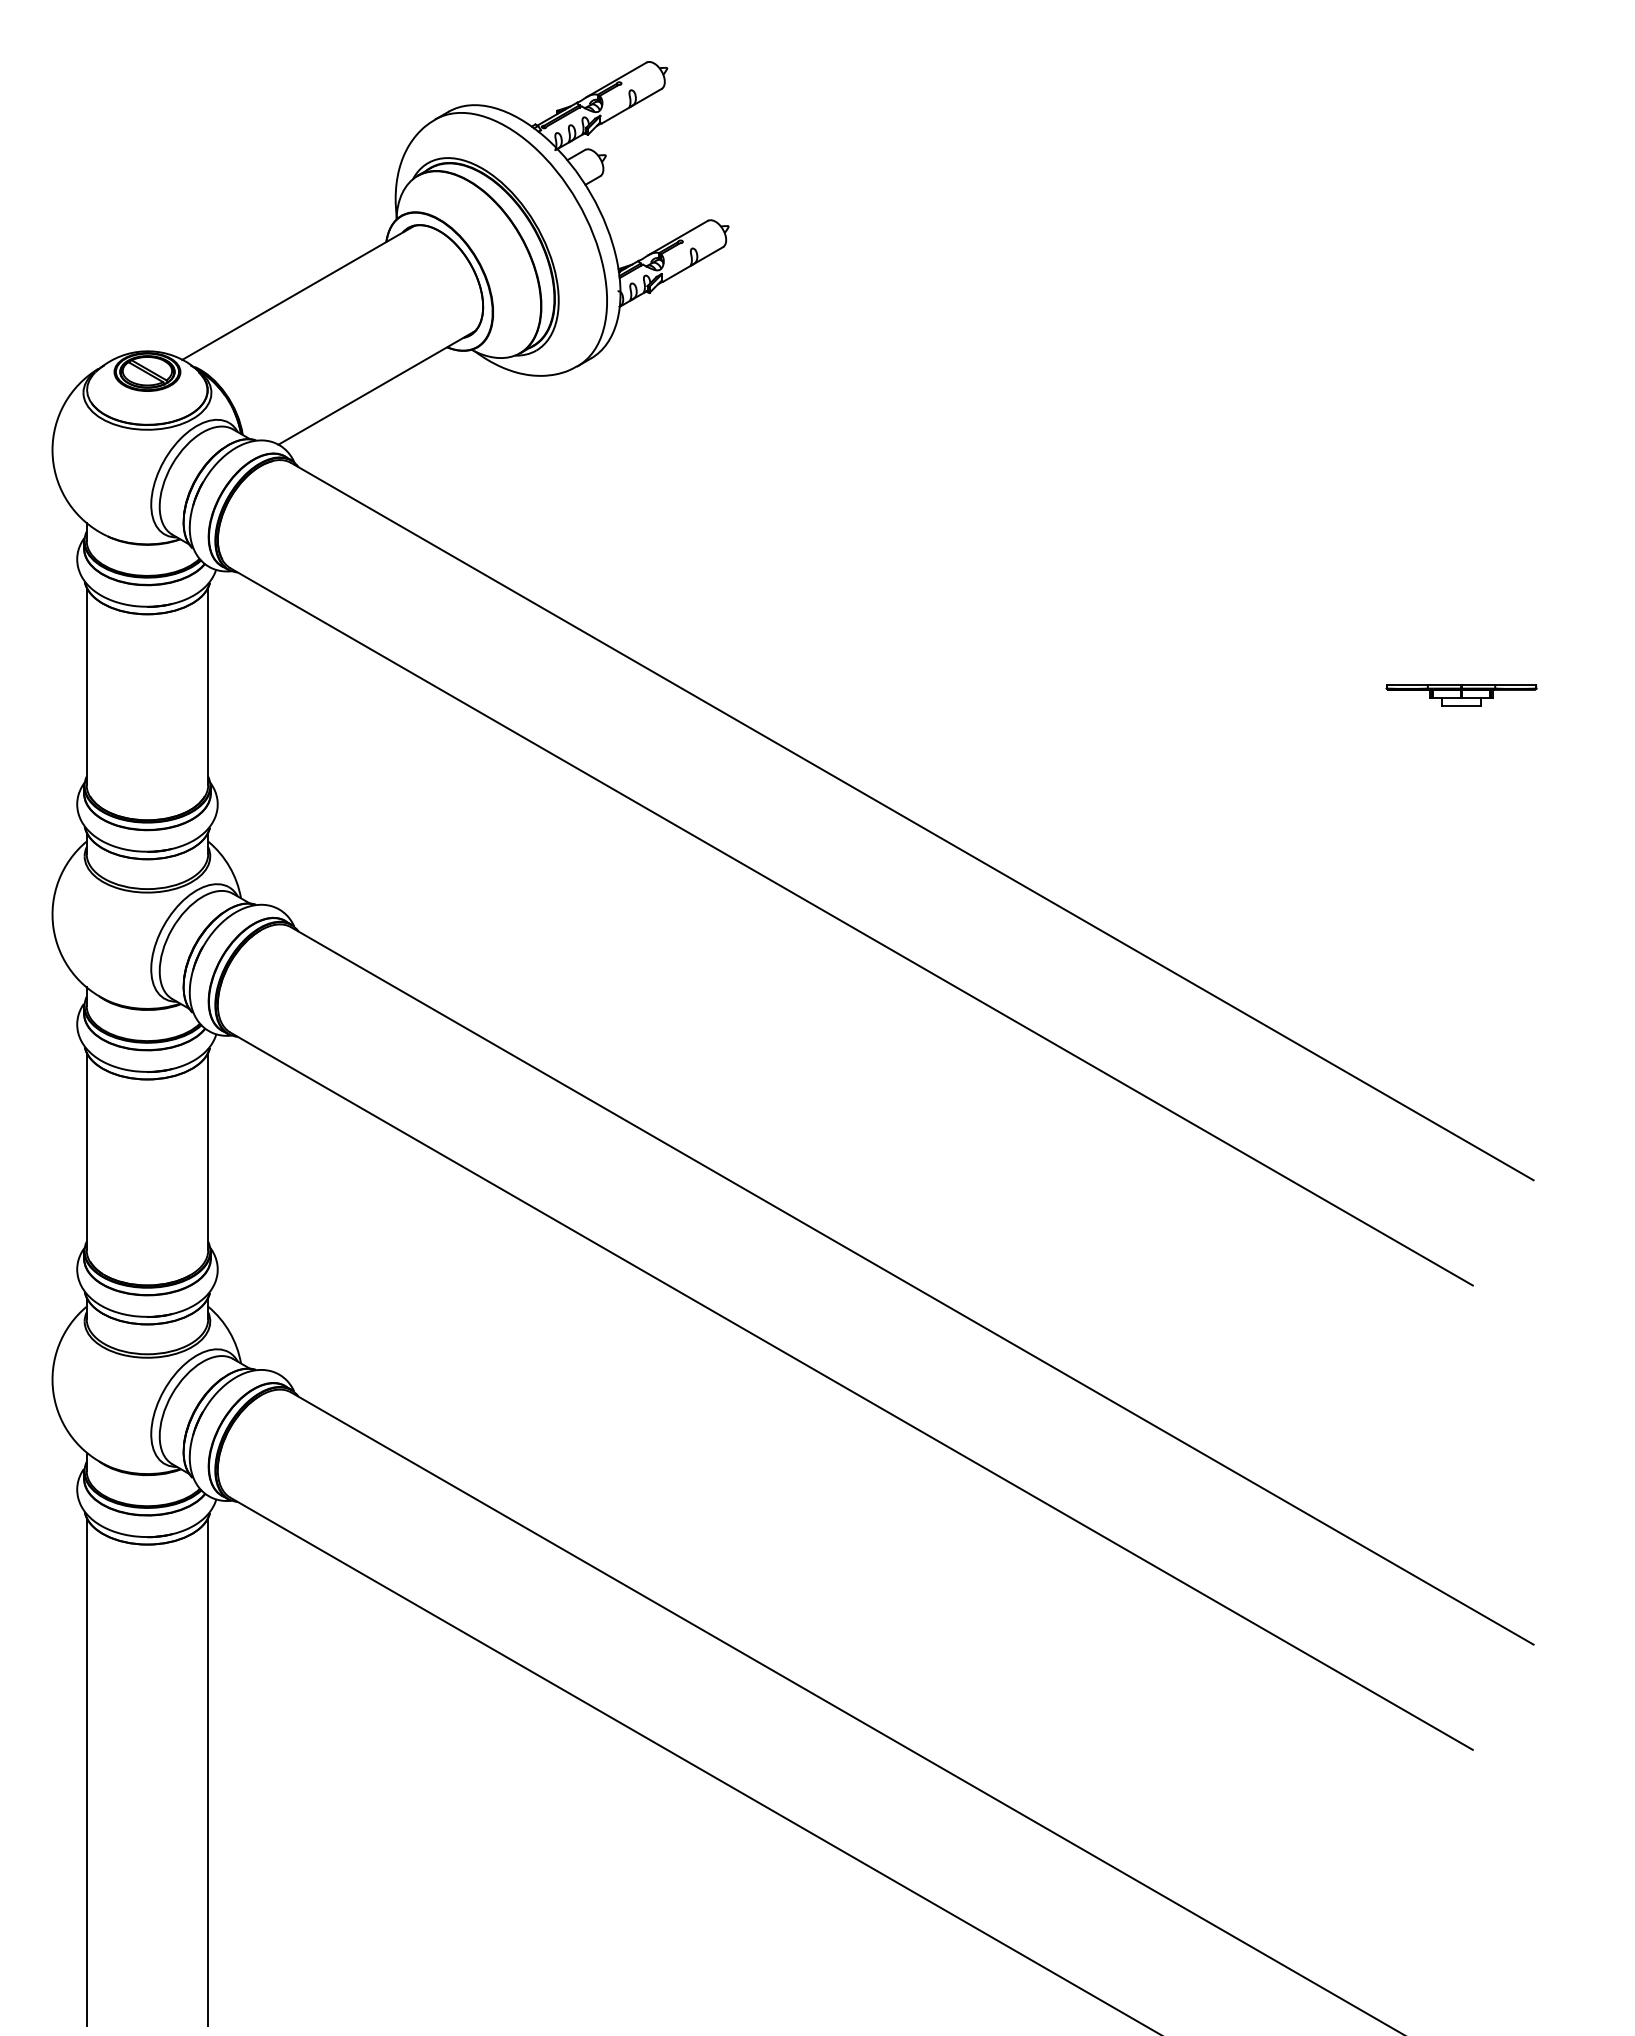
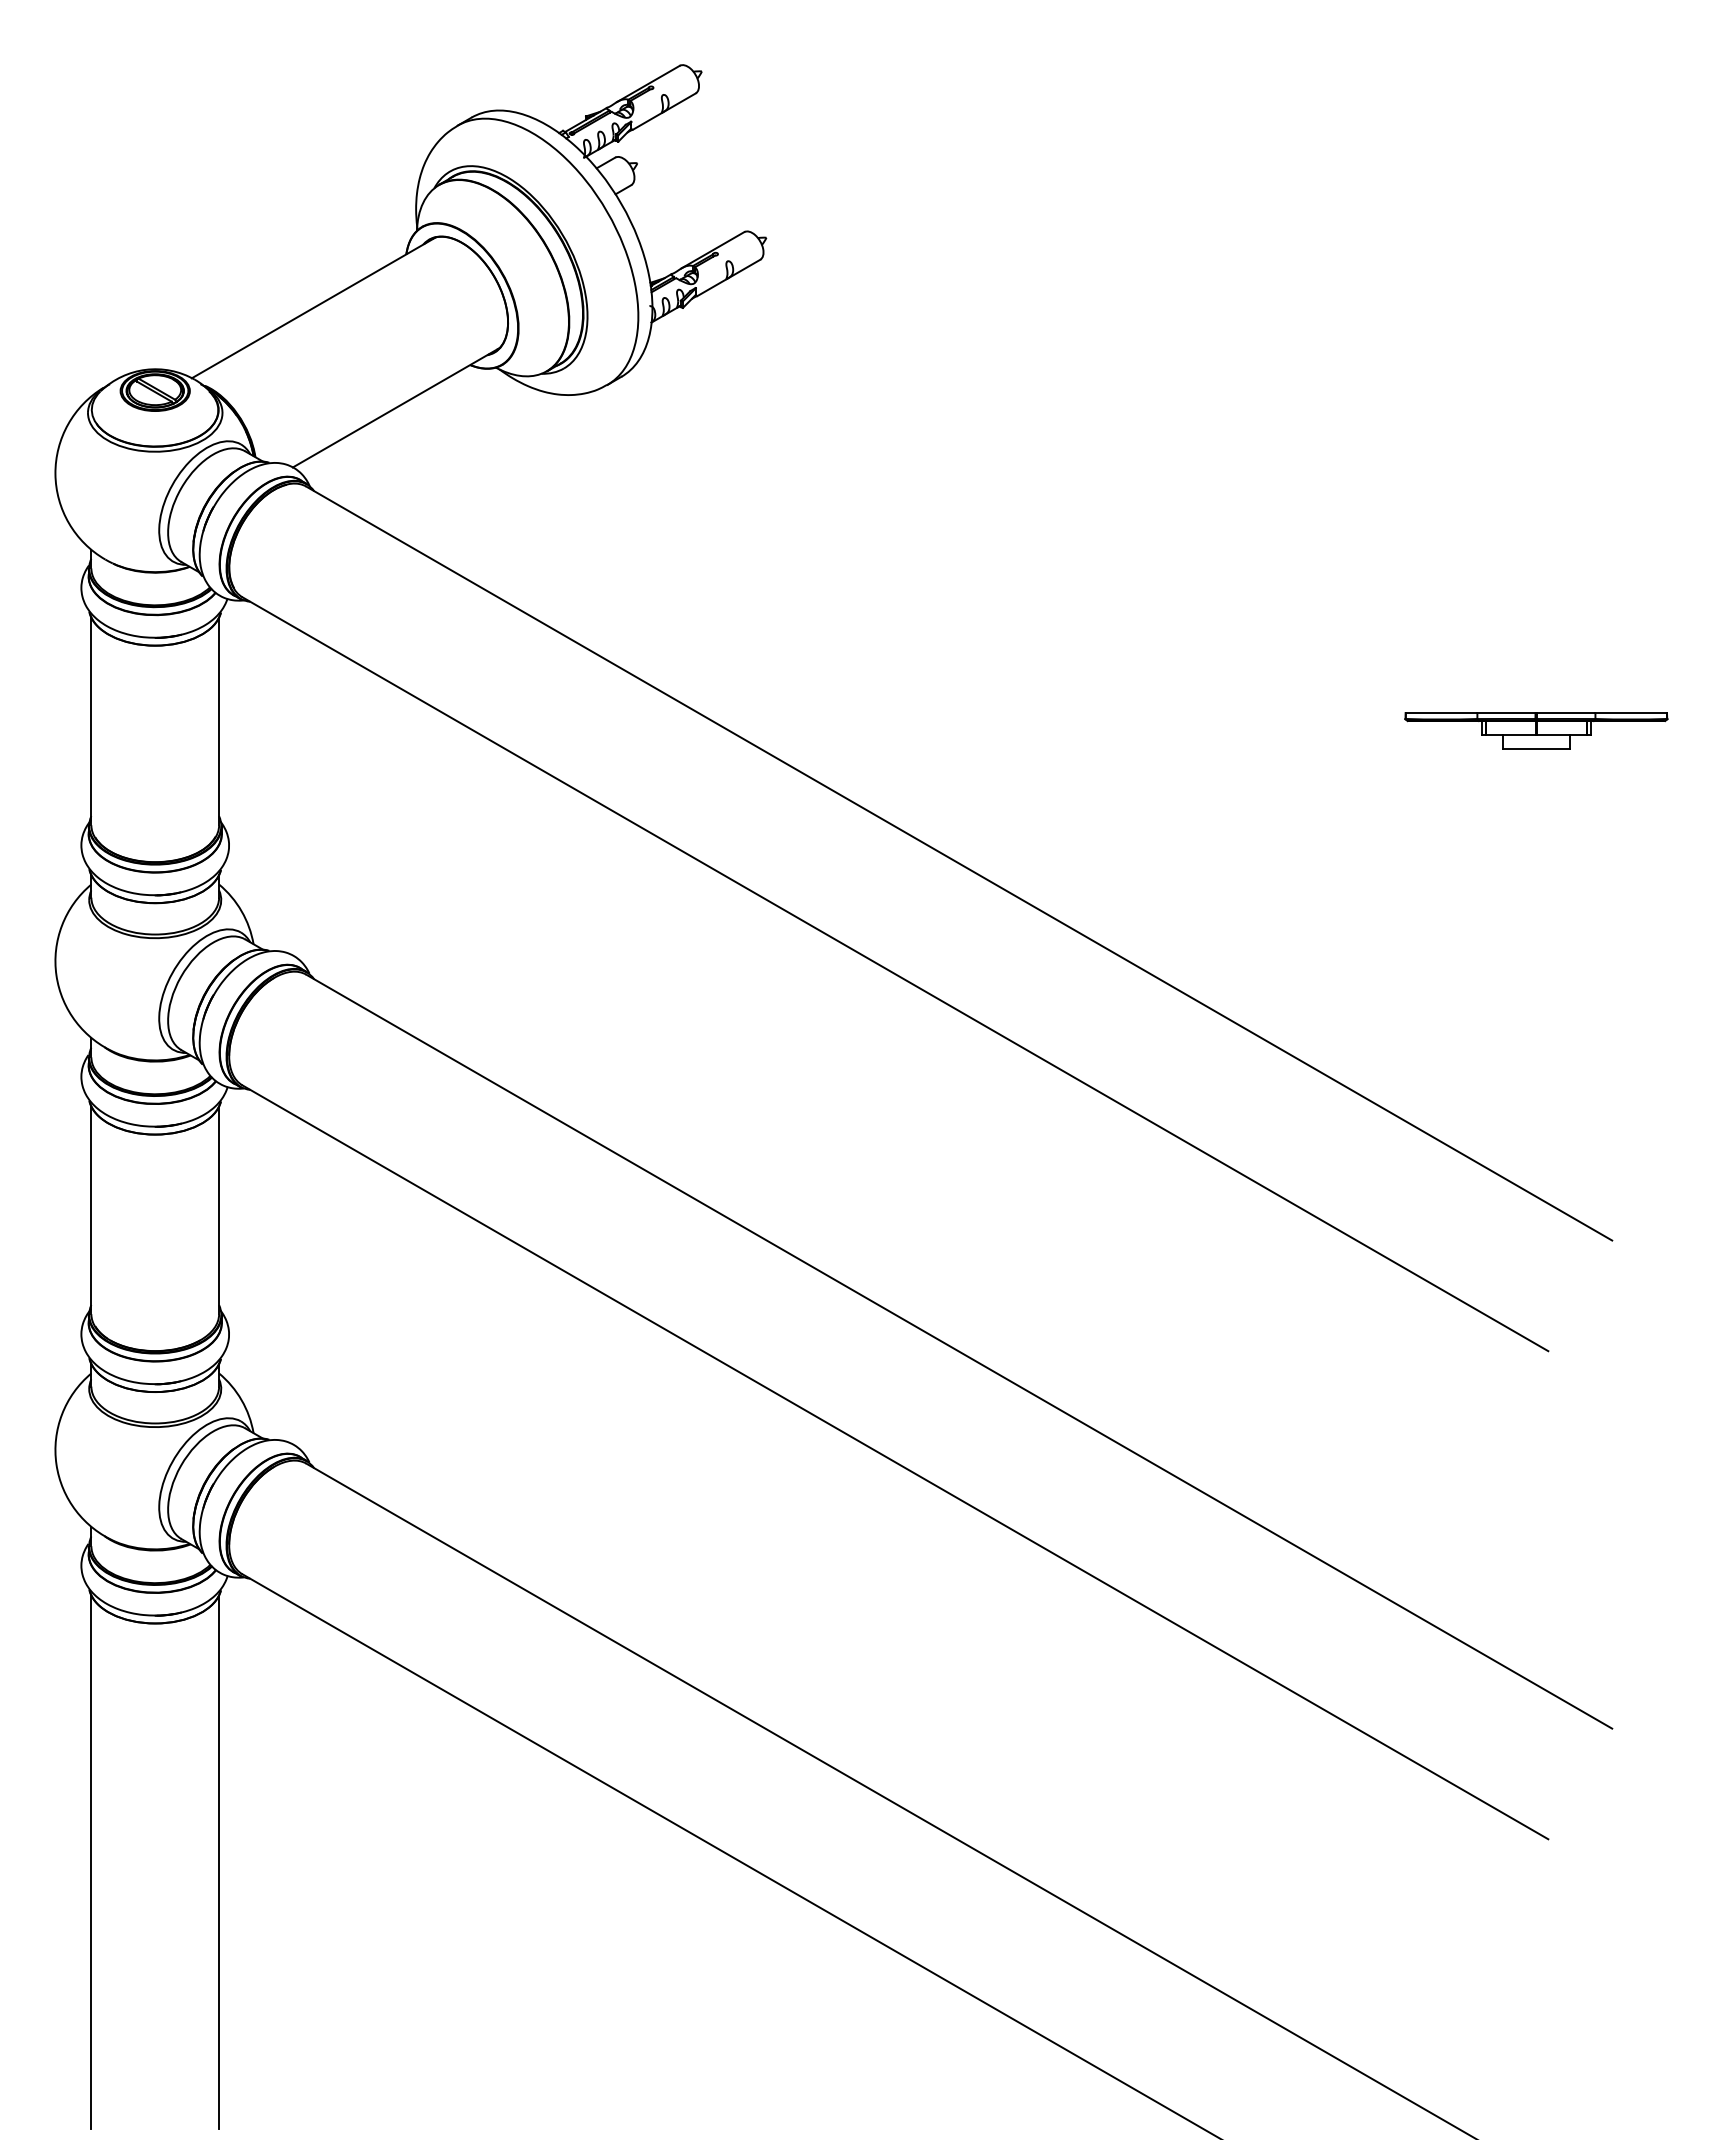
part: (1461, 694) -> (1536, 730), size x1.67

